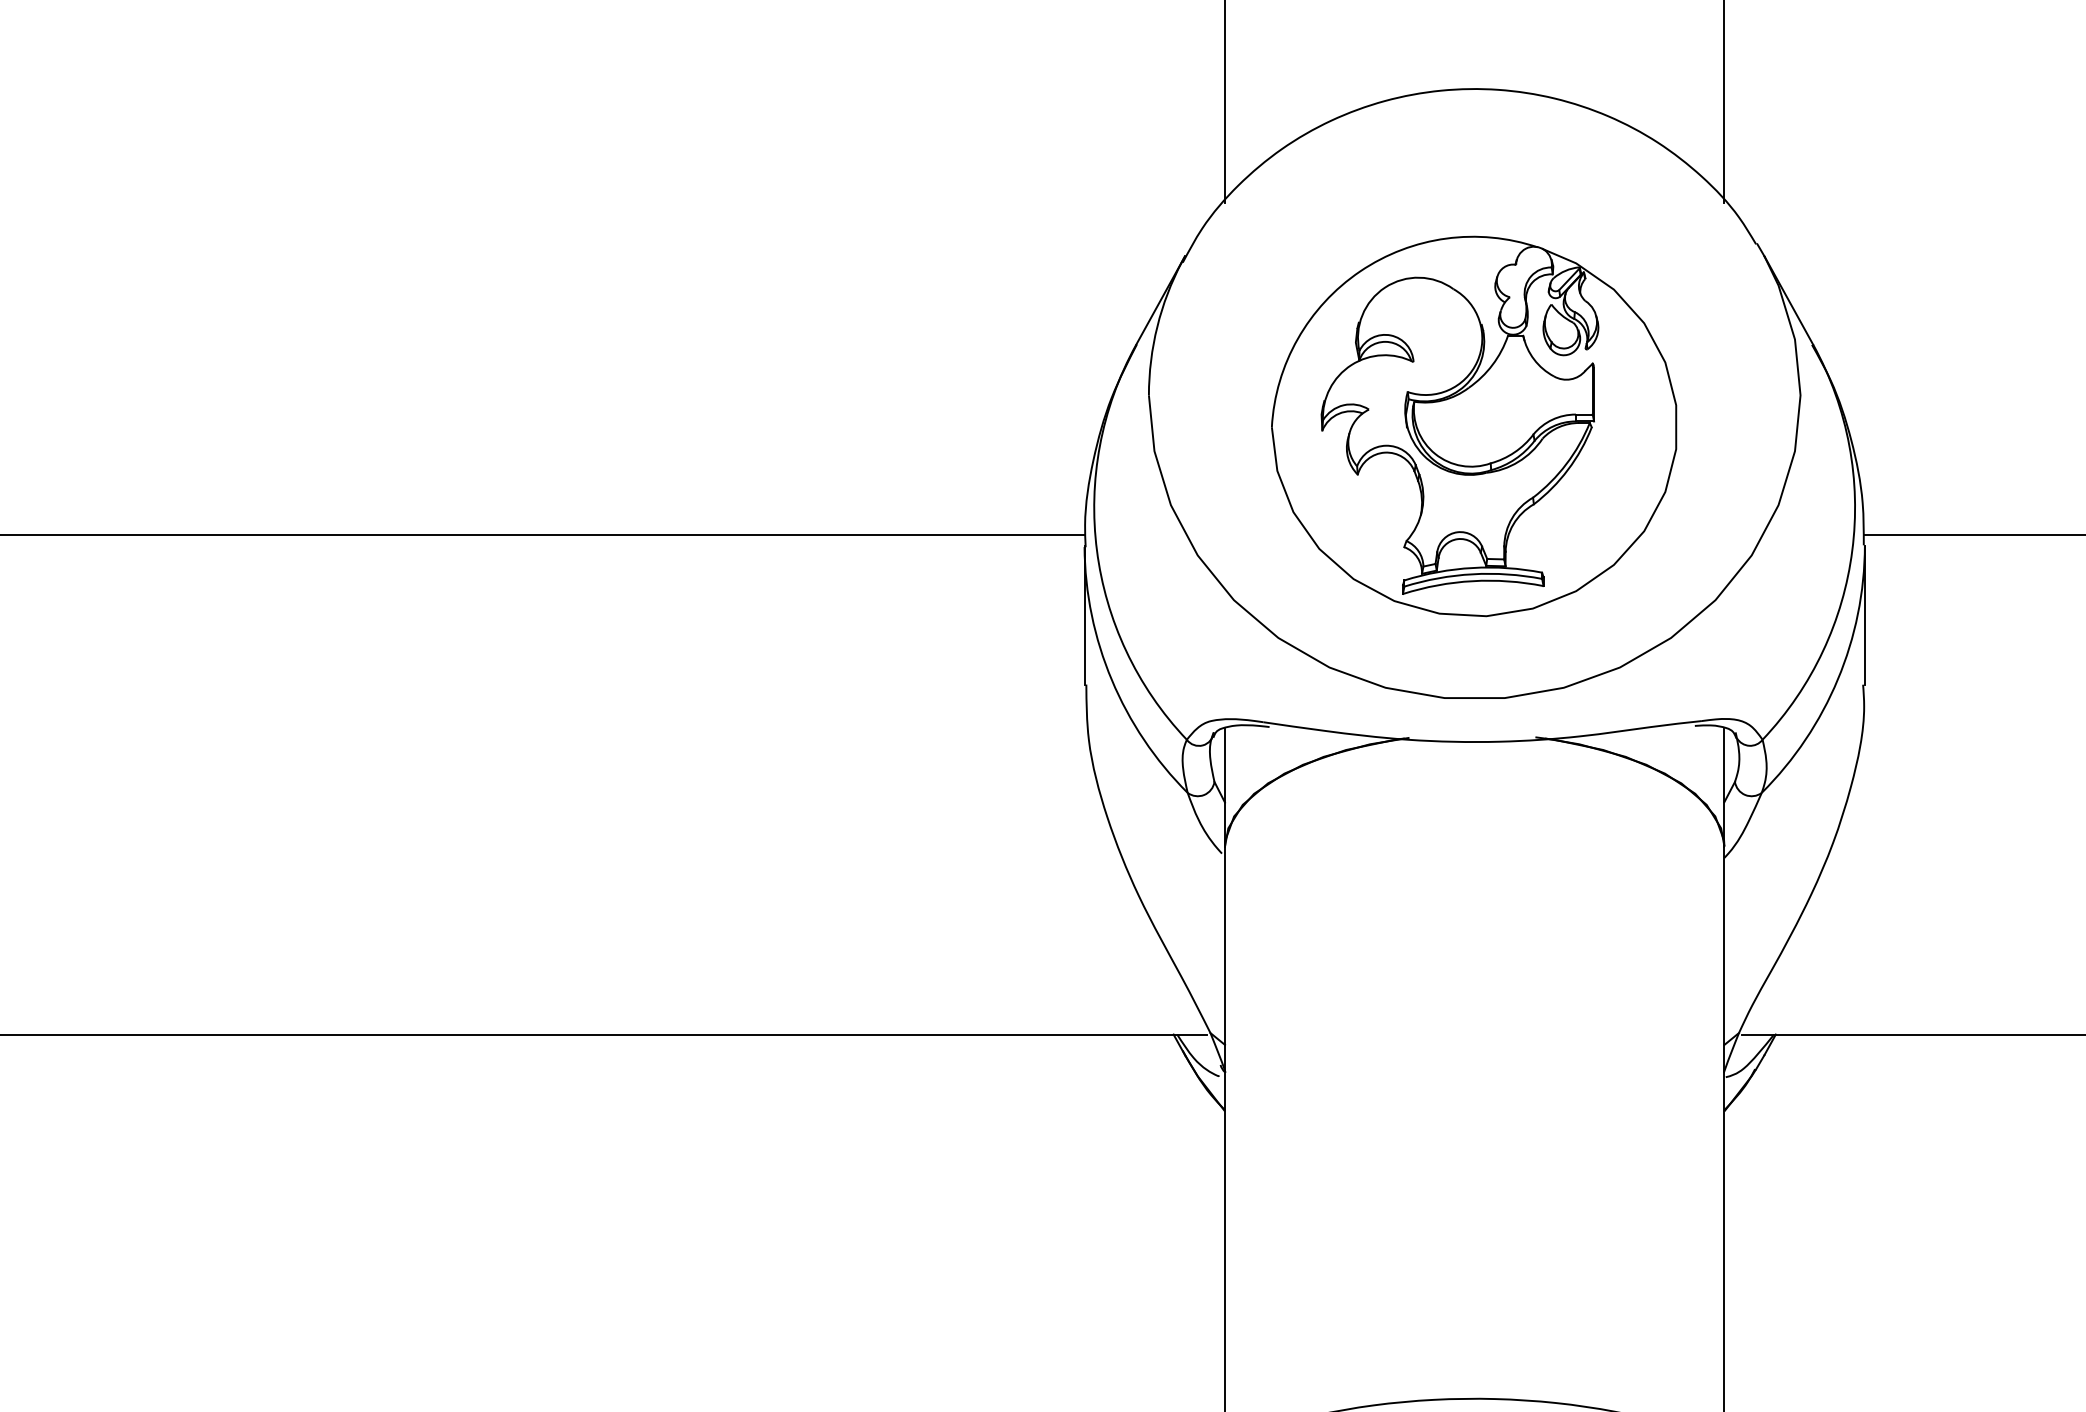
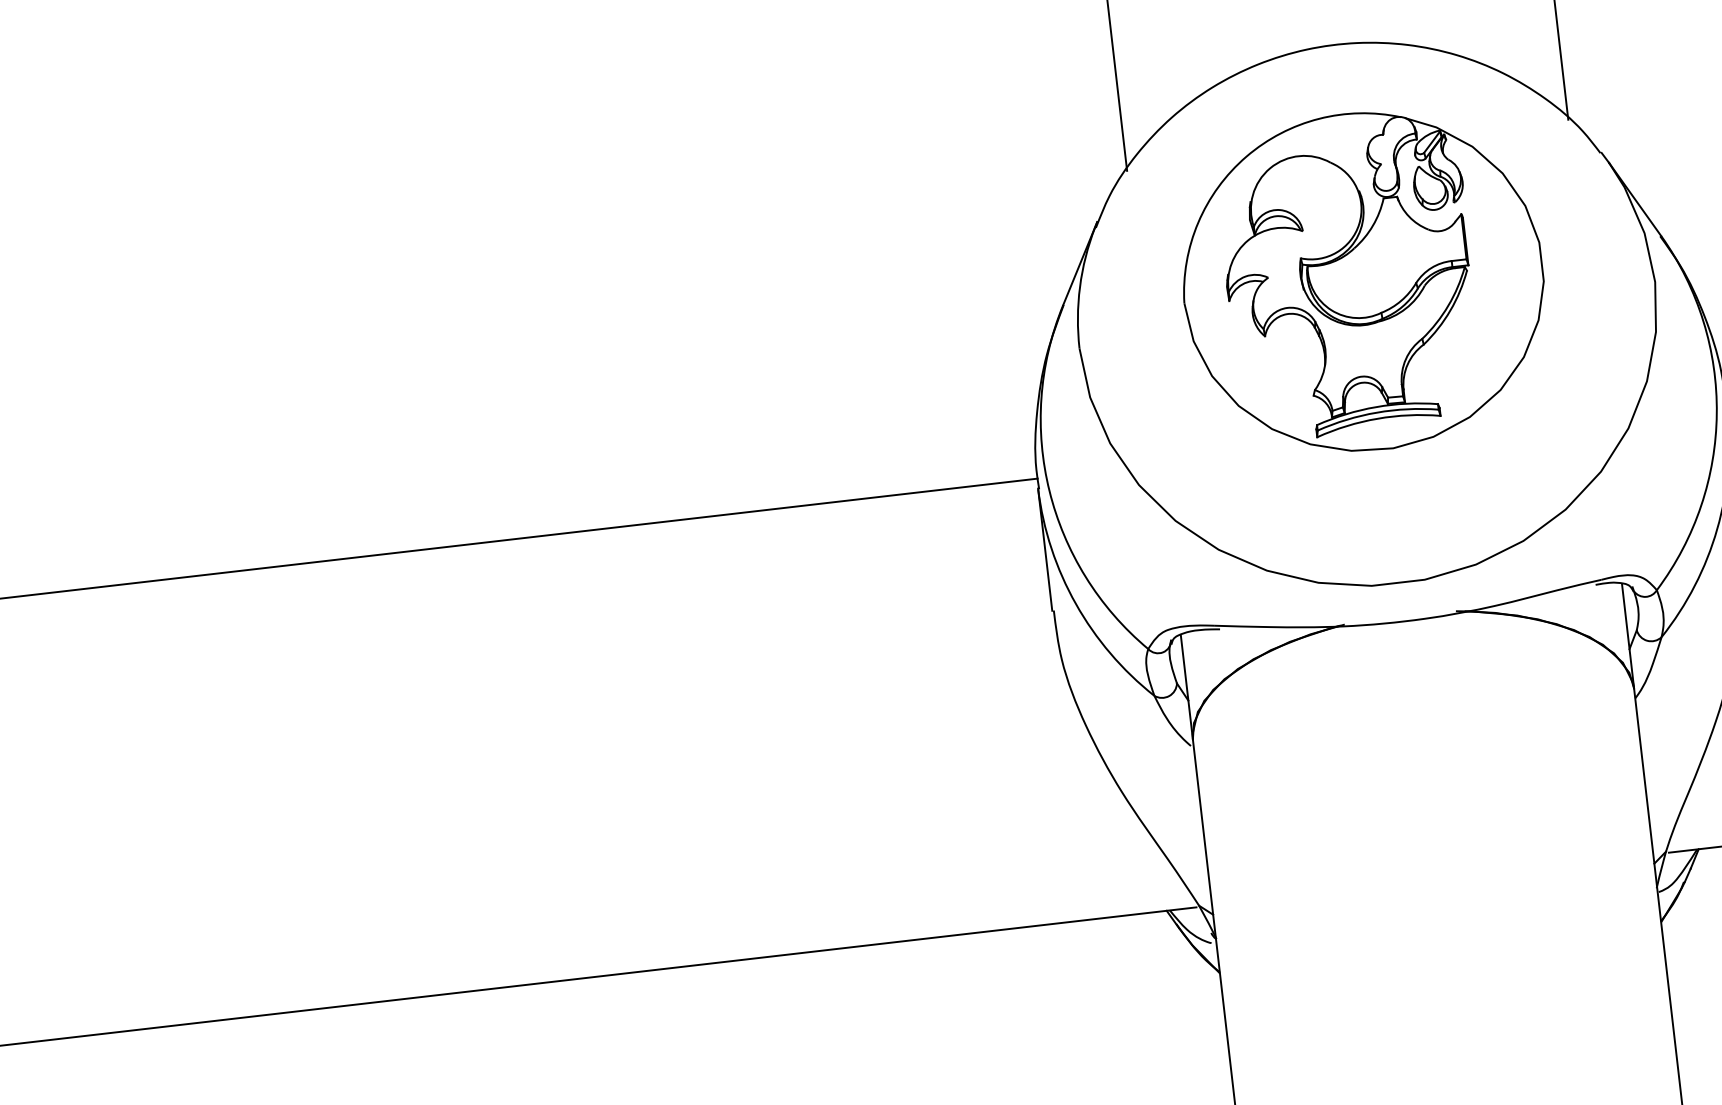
part: (1474, 426) -> (1363, 281), moved

